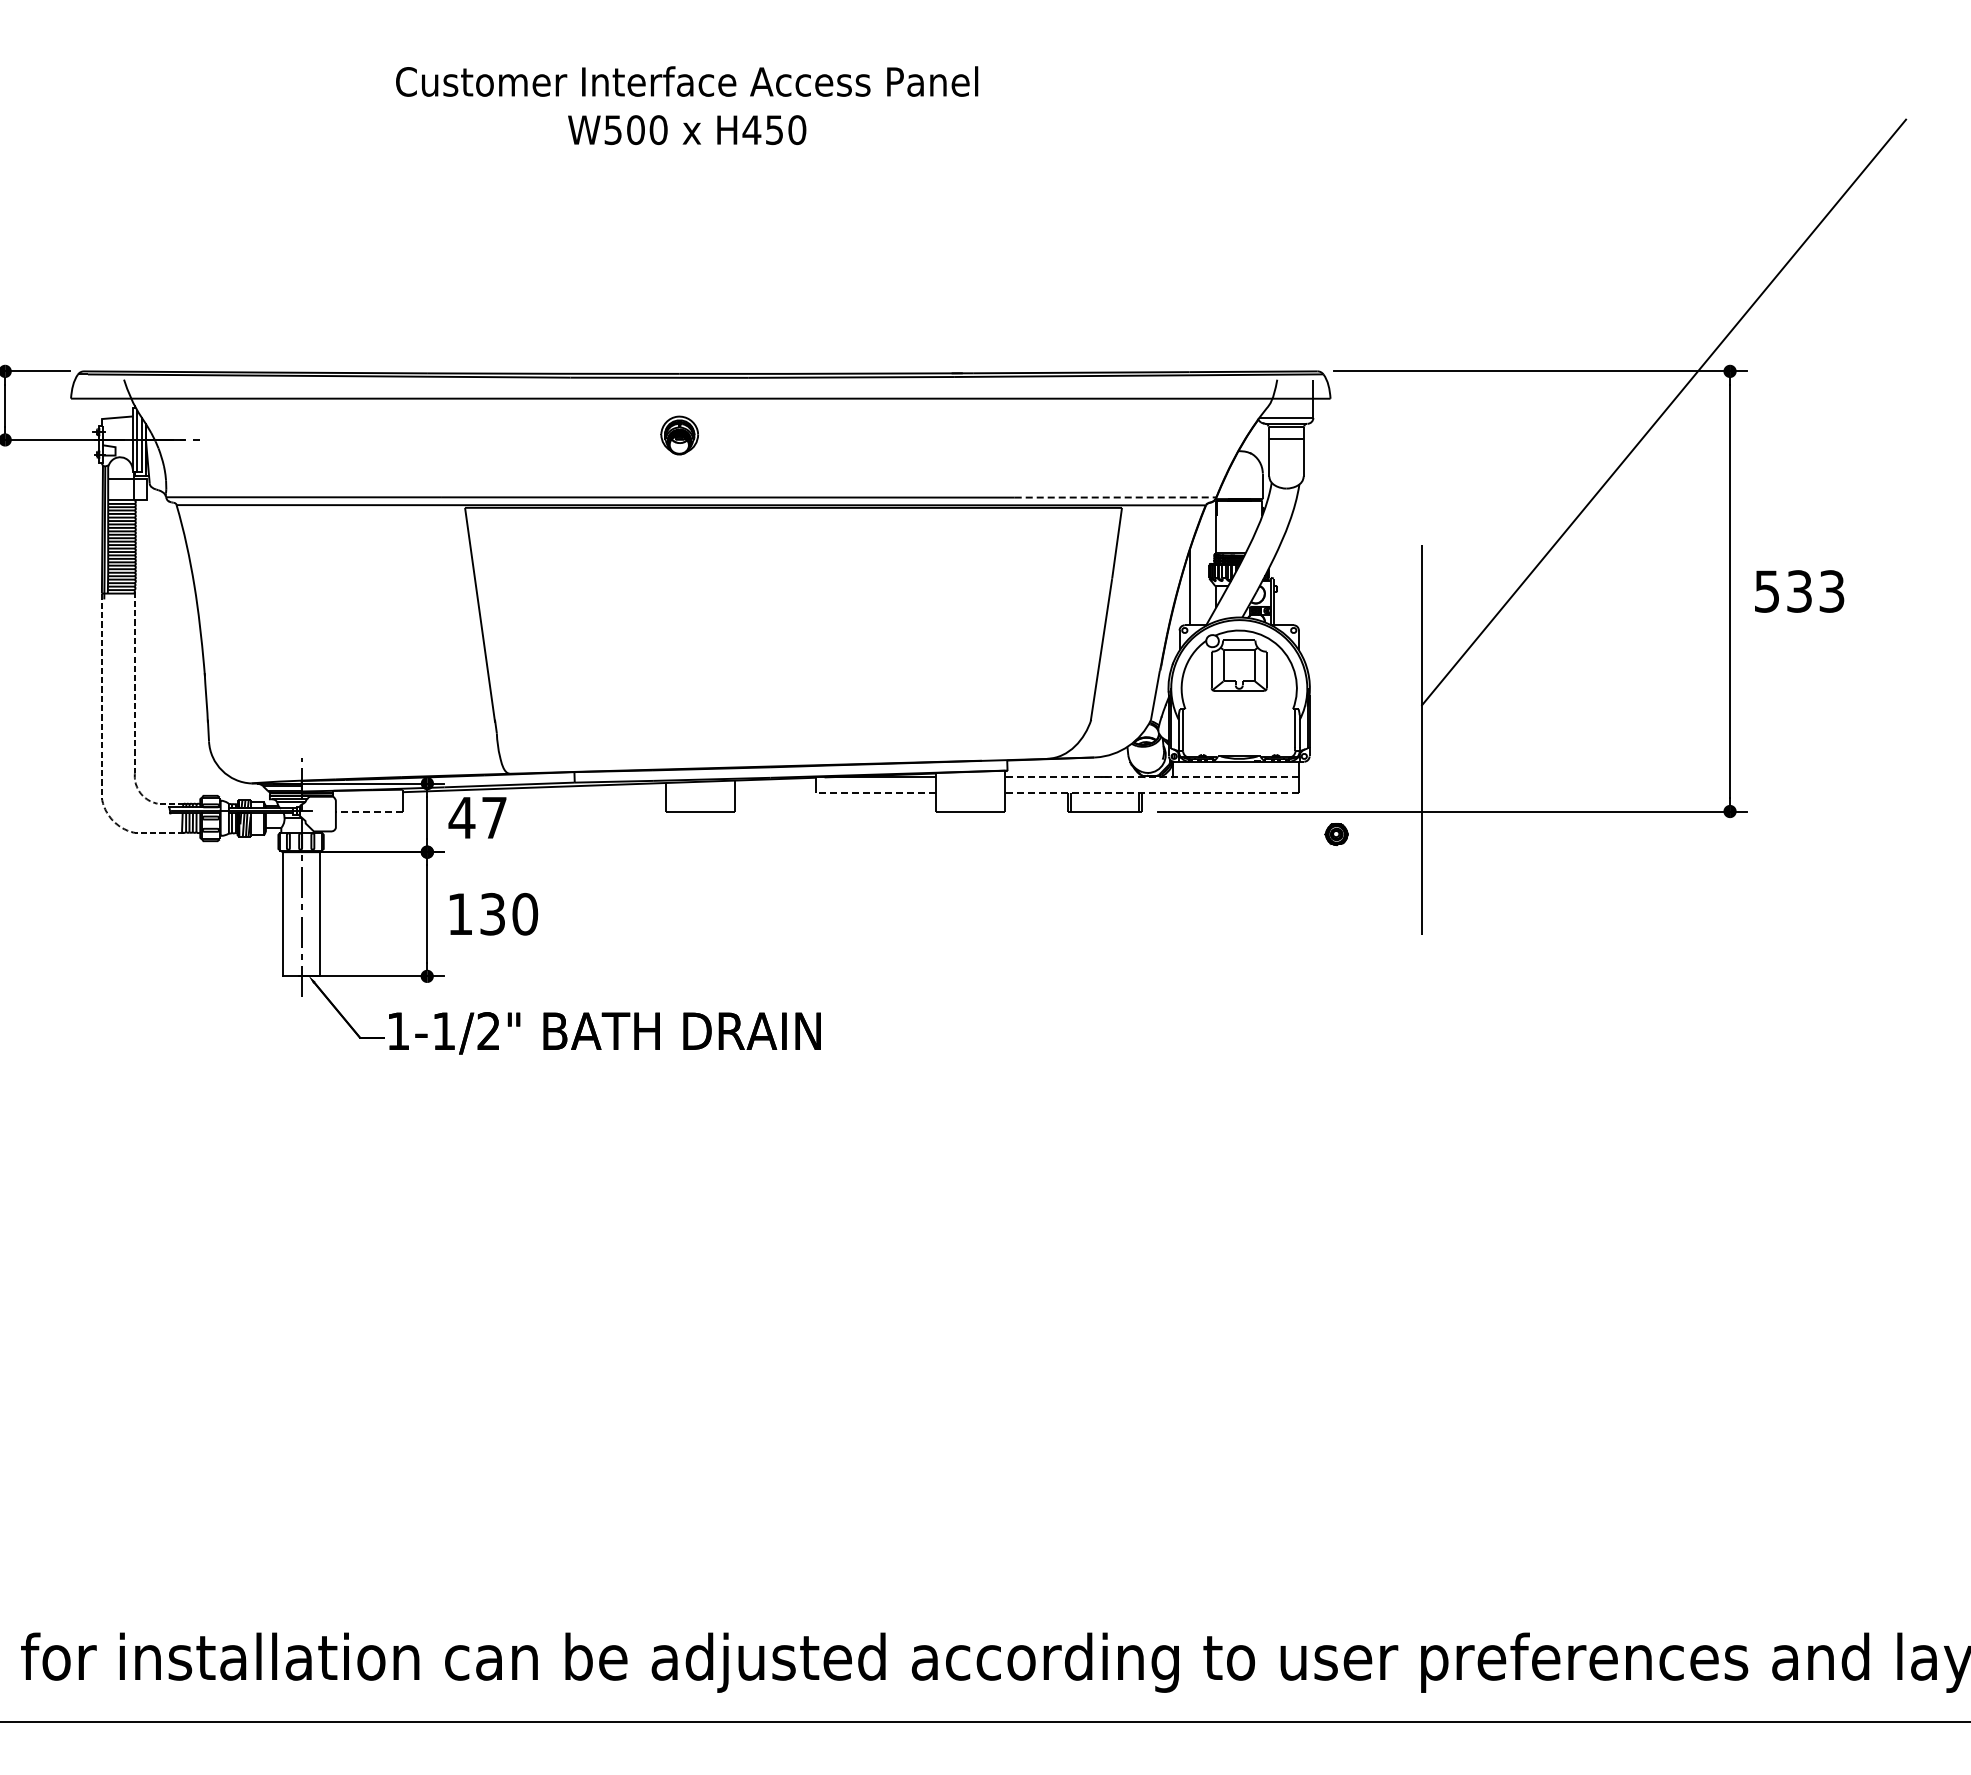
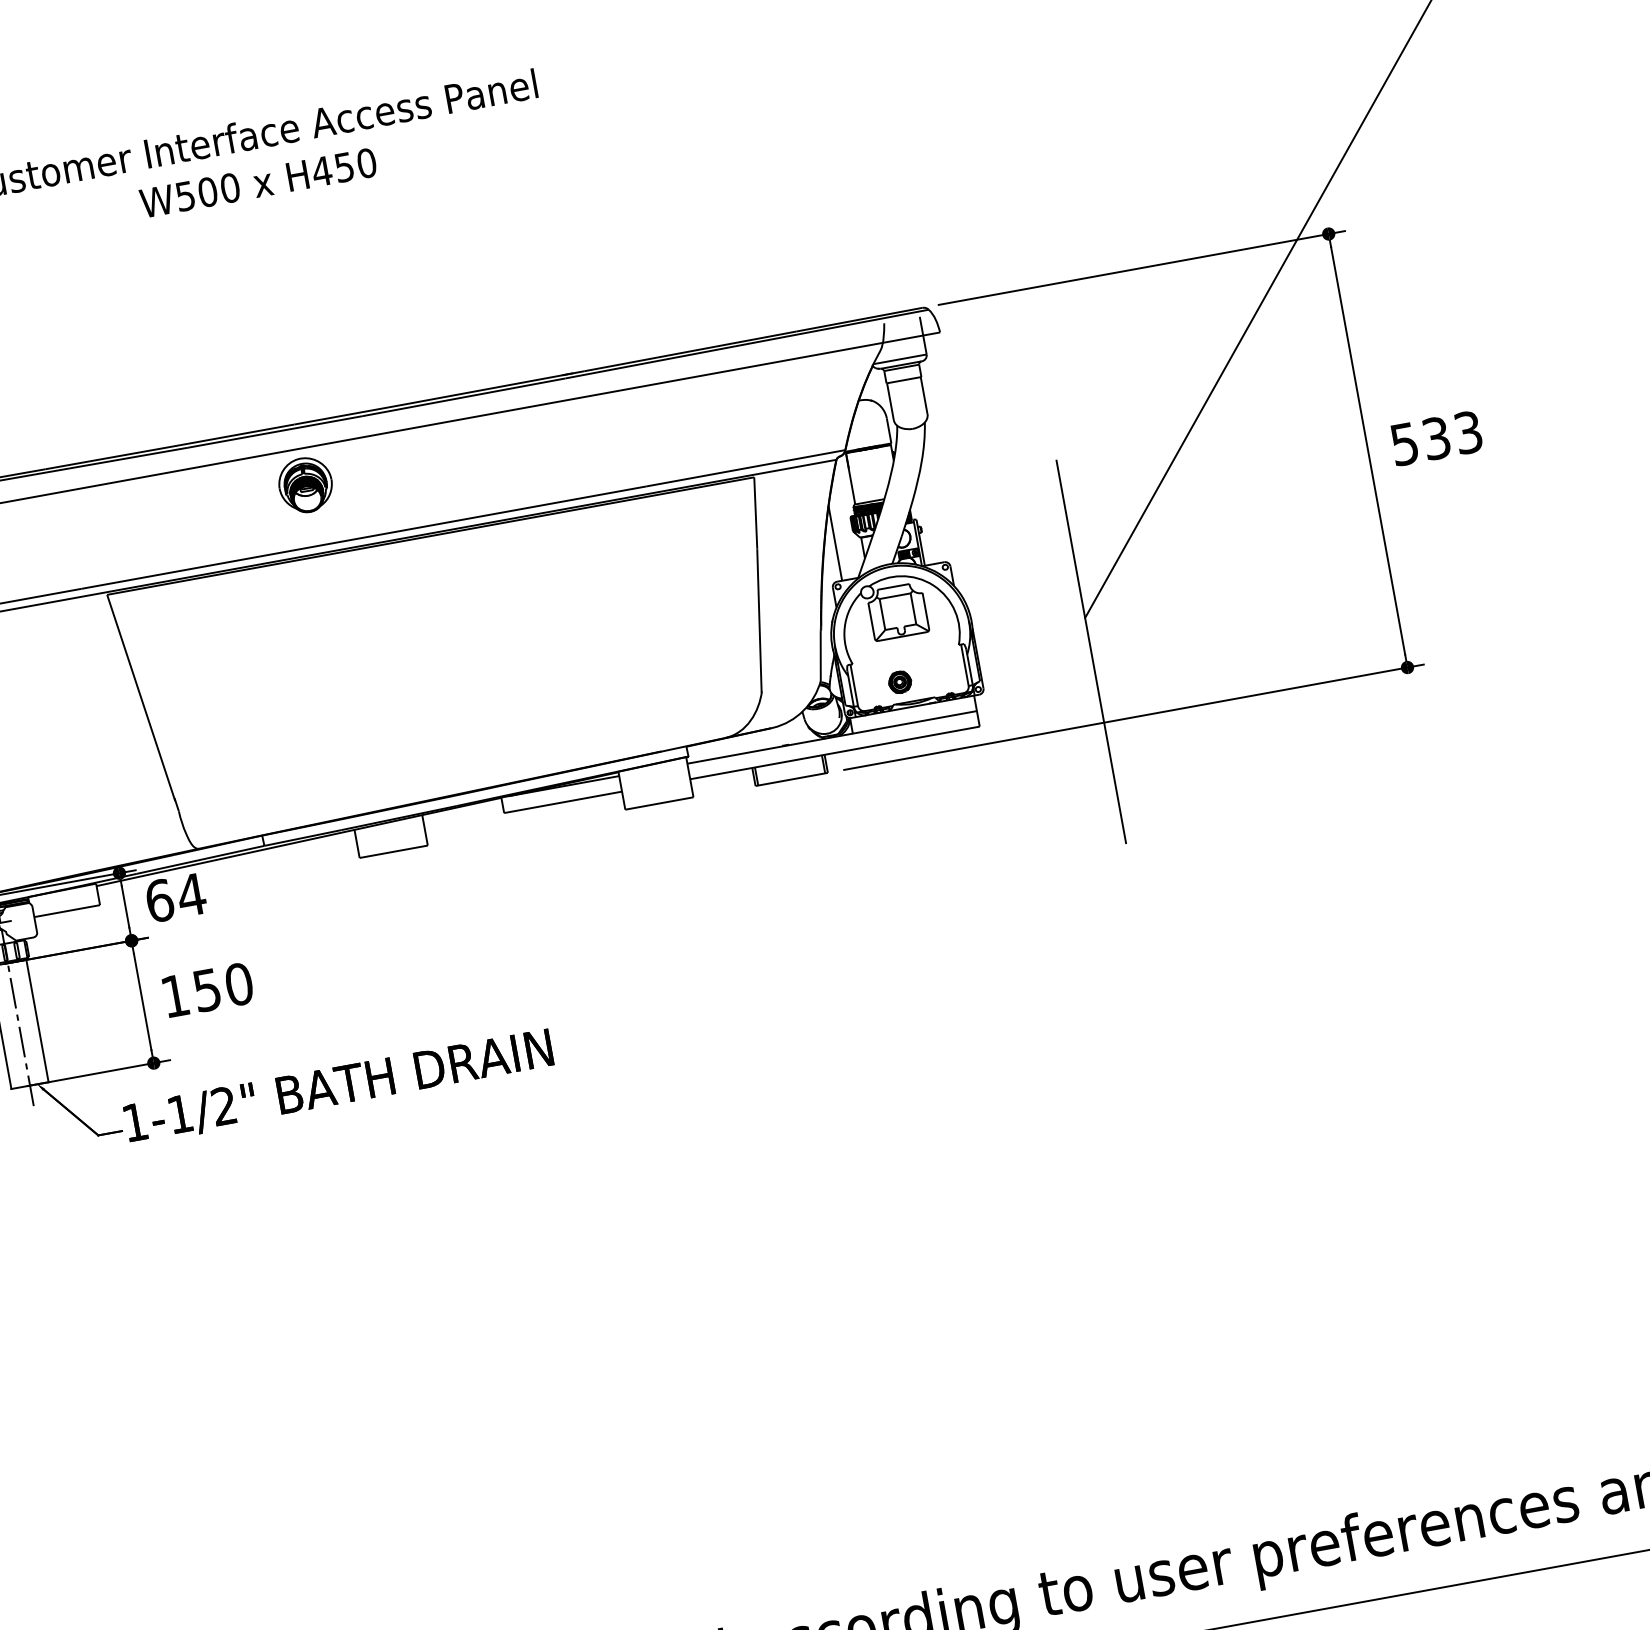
part: (679, 435) -> (305, 485), size x1.43
line: (1115, 497) -> (745, 468), dashed -> solid
line: (1152, 777) -> (832, 737), dashed -> solid
line: (876, 793) -> (563, 802), dashed -> solid
line: (1152, 793) -> (835, 753), dashed -> solid
line: (368, 811) -> (66, 911), dashed -> solid
text: (477, 817) -> (174, 897), 47 -> 64
part: (1336, 834) -> (899, 682), moved
text: (492, 913) -> (206, 989), 130 -> 150

